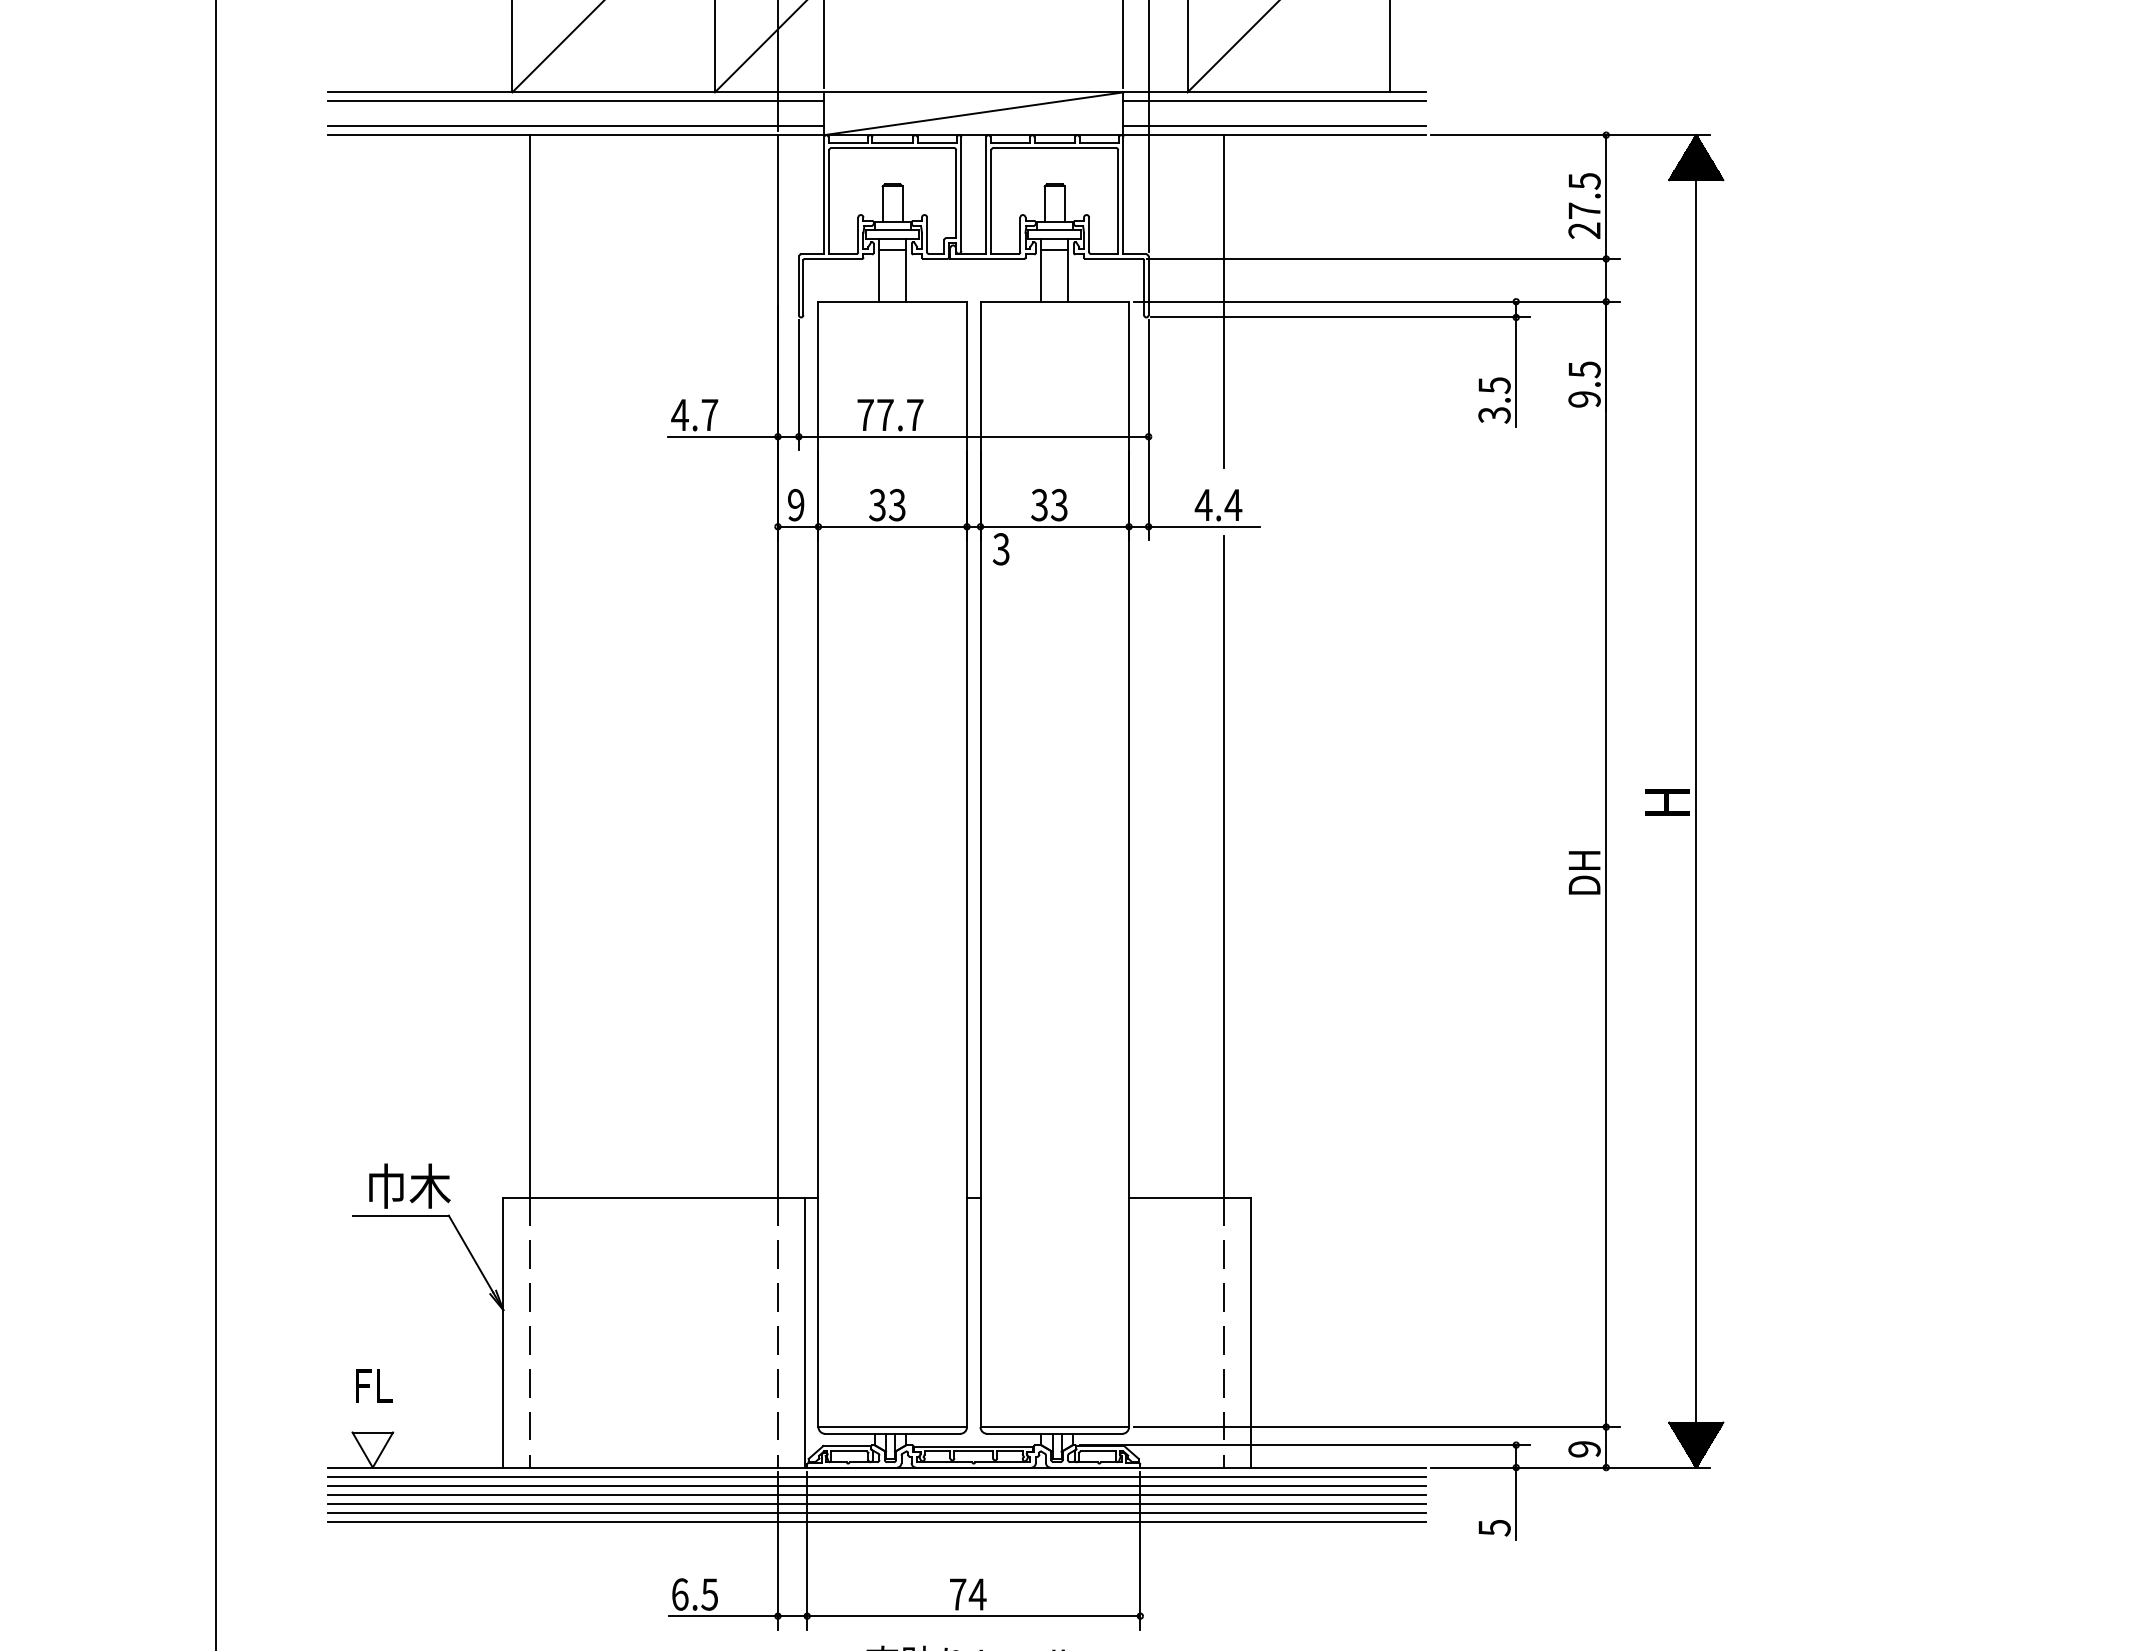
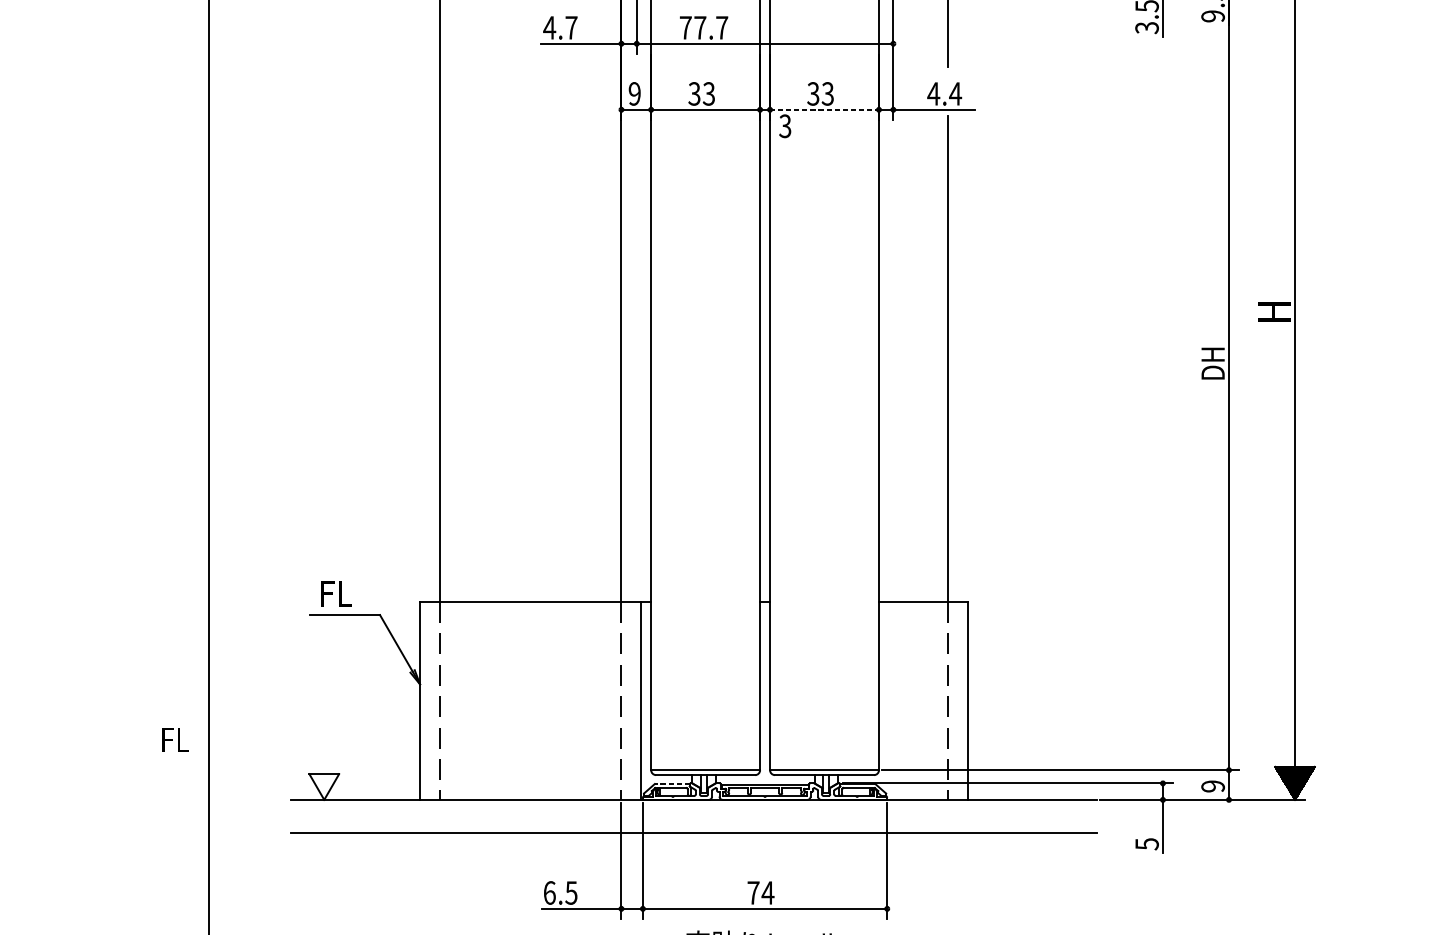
line: (1055, 526) -> (825, 109), solid -> dashed
text: (409, 1185) -> (351, 592), 巾木 -> FL
text: (374, 1385) -> (175, 739), moved
line: (847, 1446) -> (672, 784), solid -> dashed
line: (876, 1476) -> (693, 806), removed
line: (876, 1485) -> (693, 813), removed
line: (876, 1494) -> (693, 819), removed
line: (876, 1503) -> (693, 826), removed
line: (876, 1521) -> (693, 839), removed

